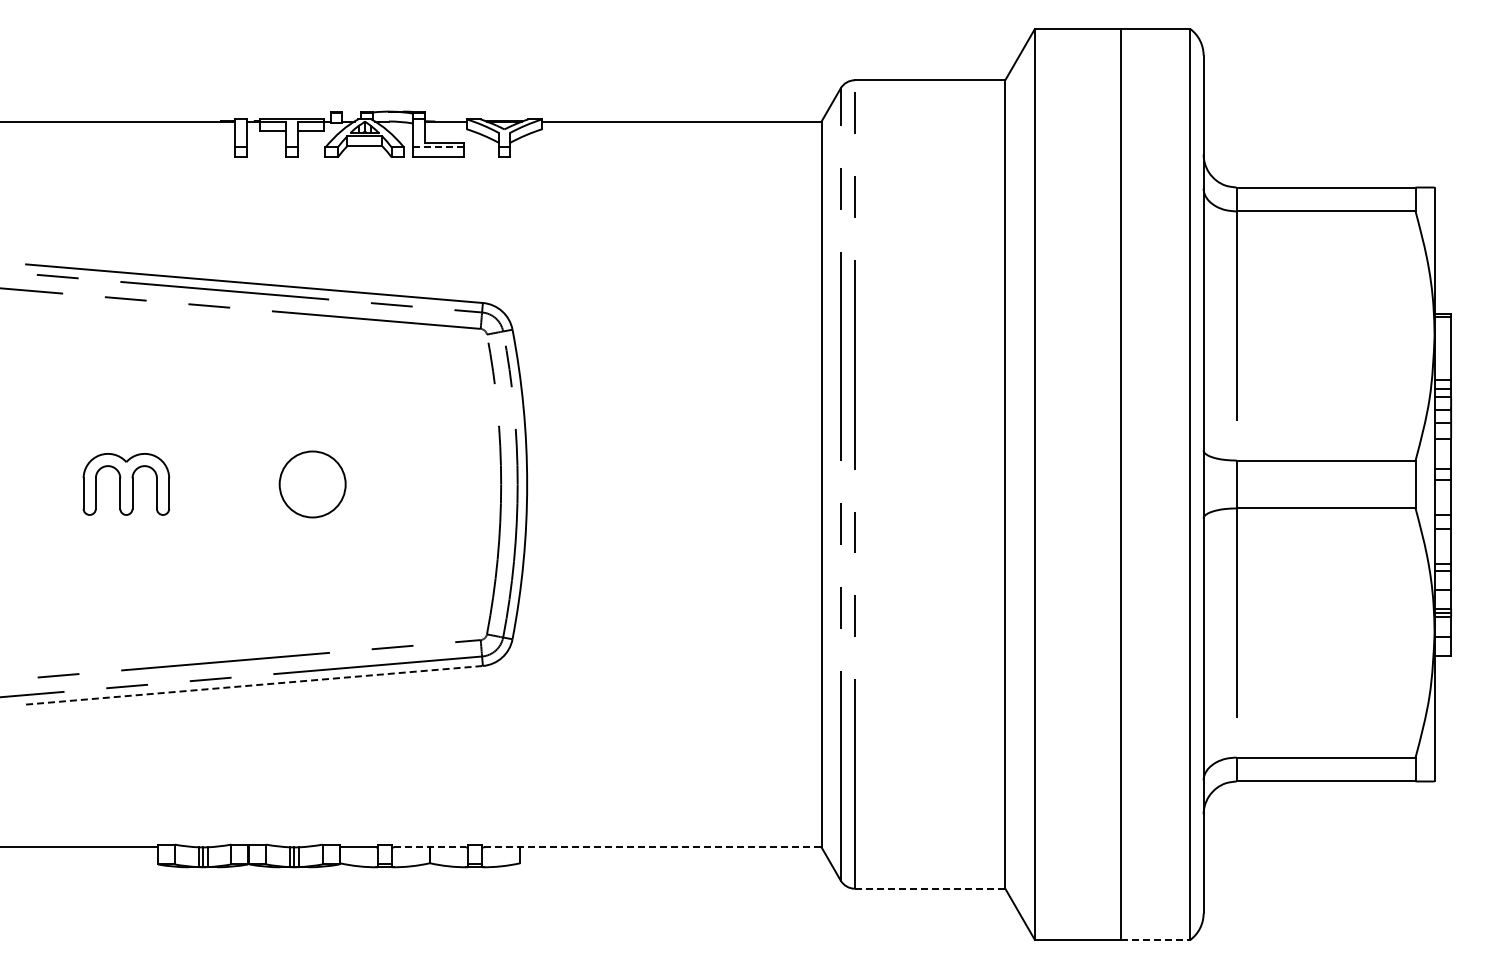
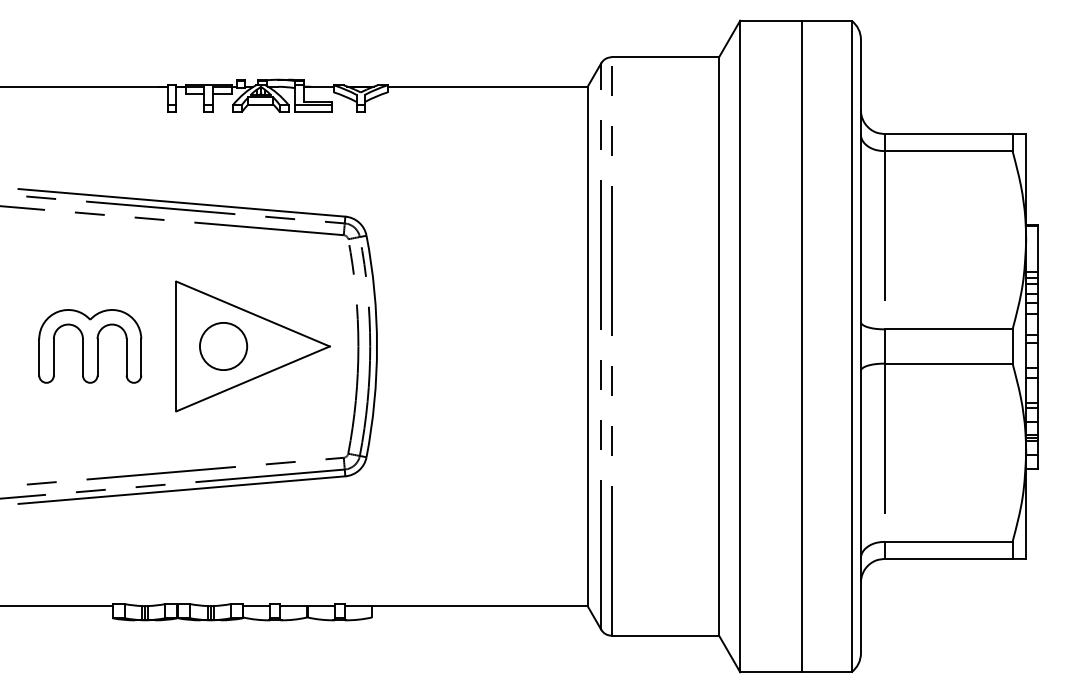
line: (438, 147) -> (313, 105), dashed -> solid
part: (126, 484) -> (90, 346), size x1.67
part: (353, 484) -> (252, 346), added
line: (254, 685) -> (181, 490), dashed -> solid
line: (430, 847) -> (307, 606), dashed -> solid
line: (652, 847) -> (466, 606), dashed -> solid
line: (930, 888) -> (665, 635), dashed -> solid
line: (1155, 939) -> (826, 672), dashed -> solid

